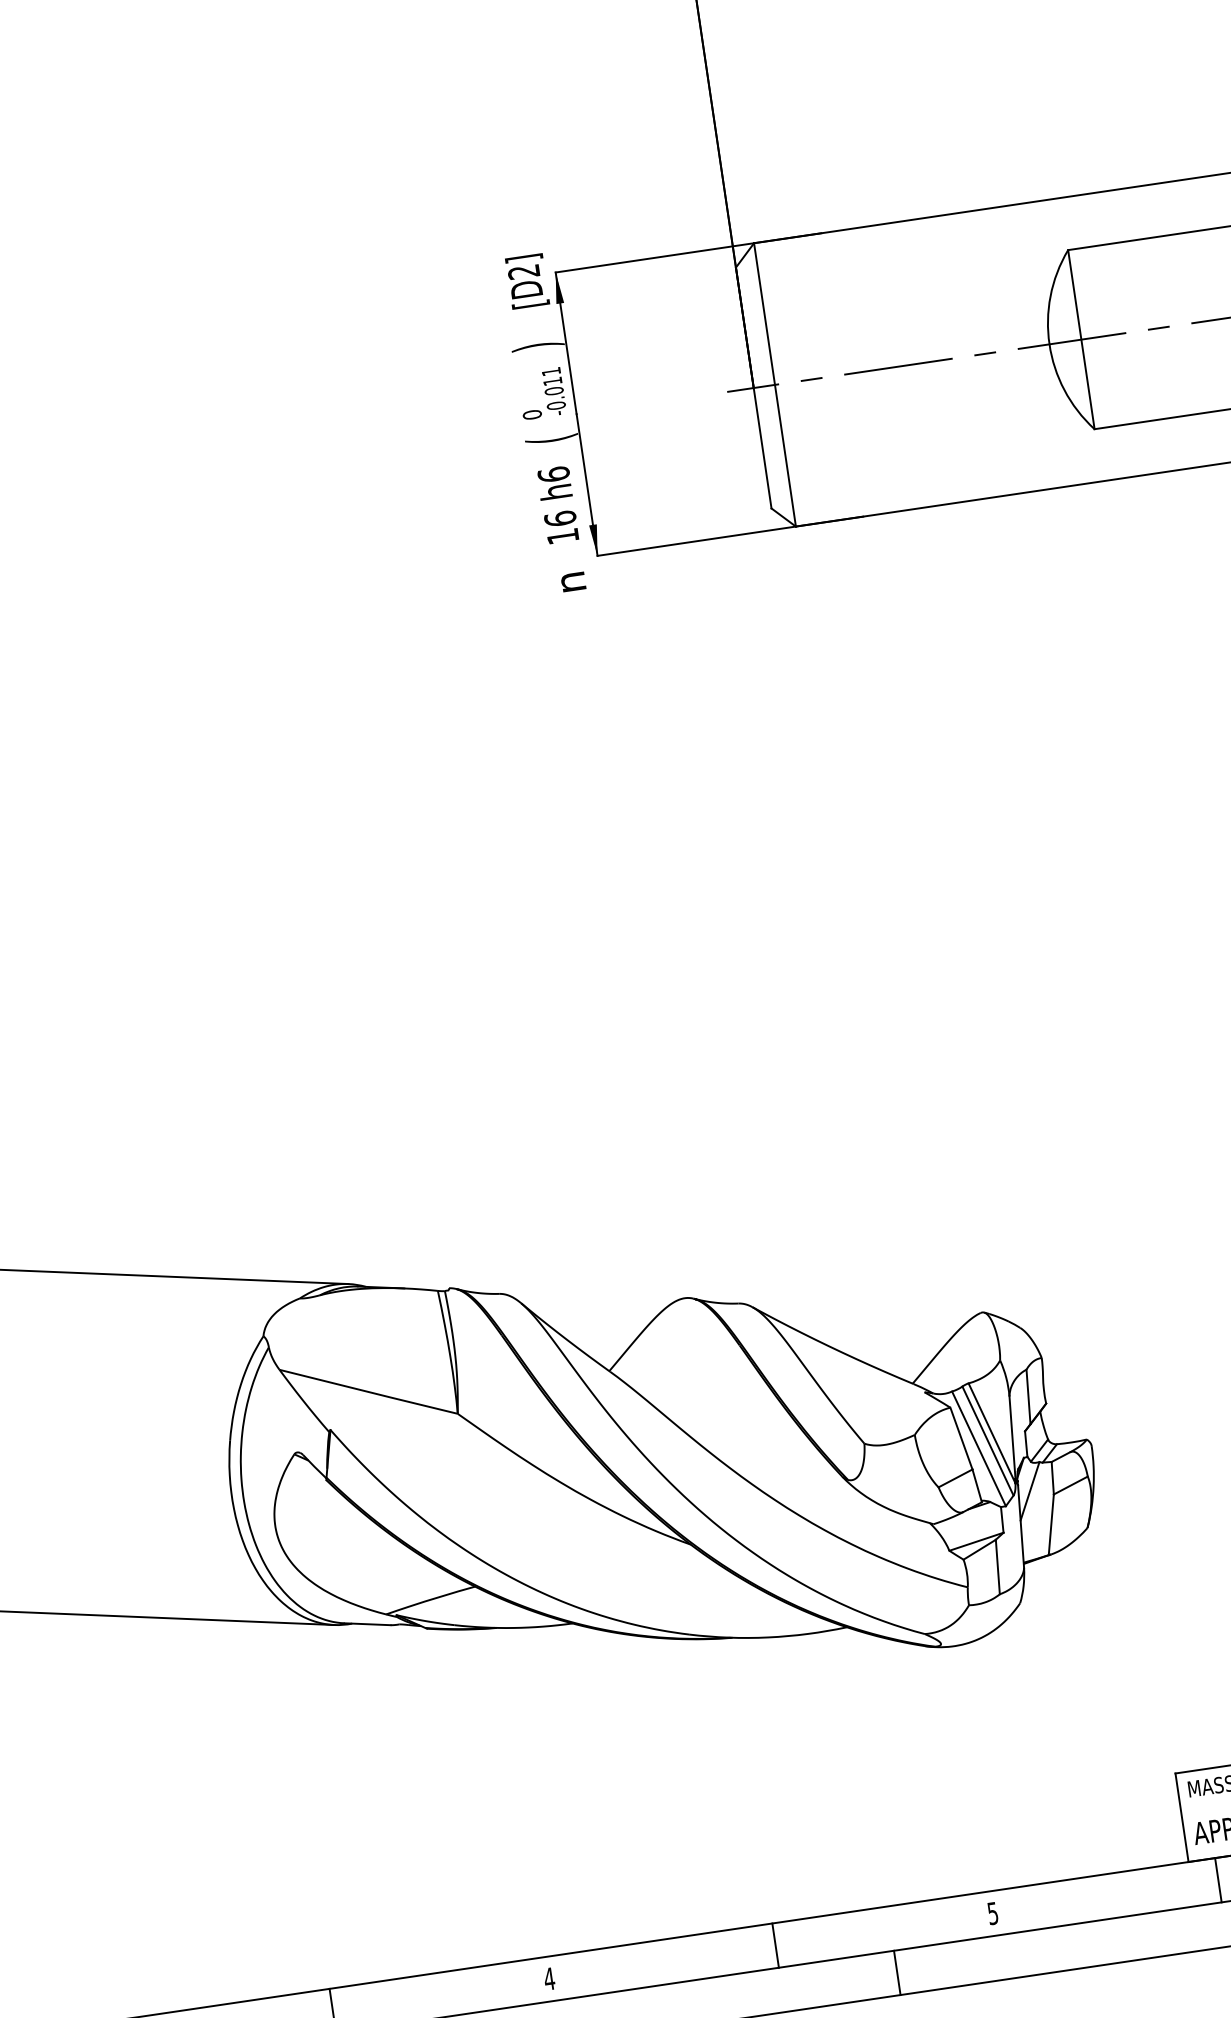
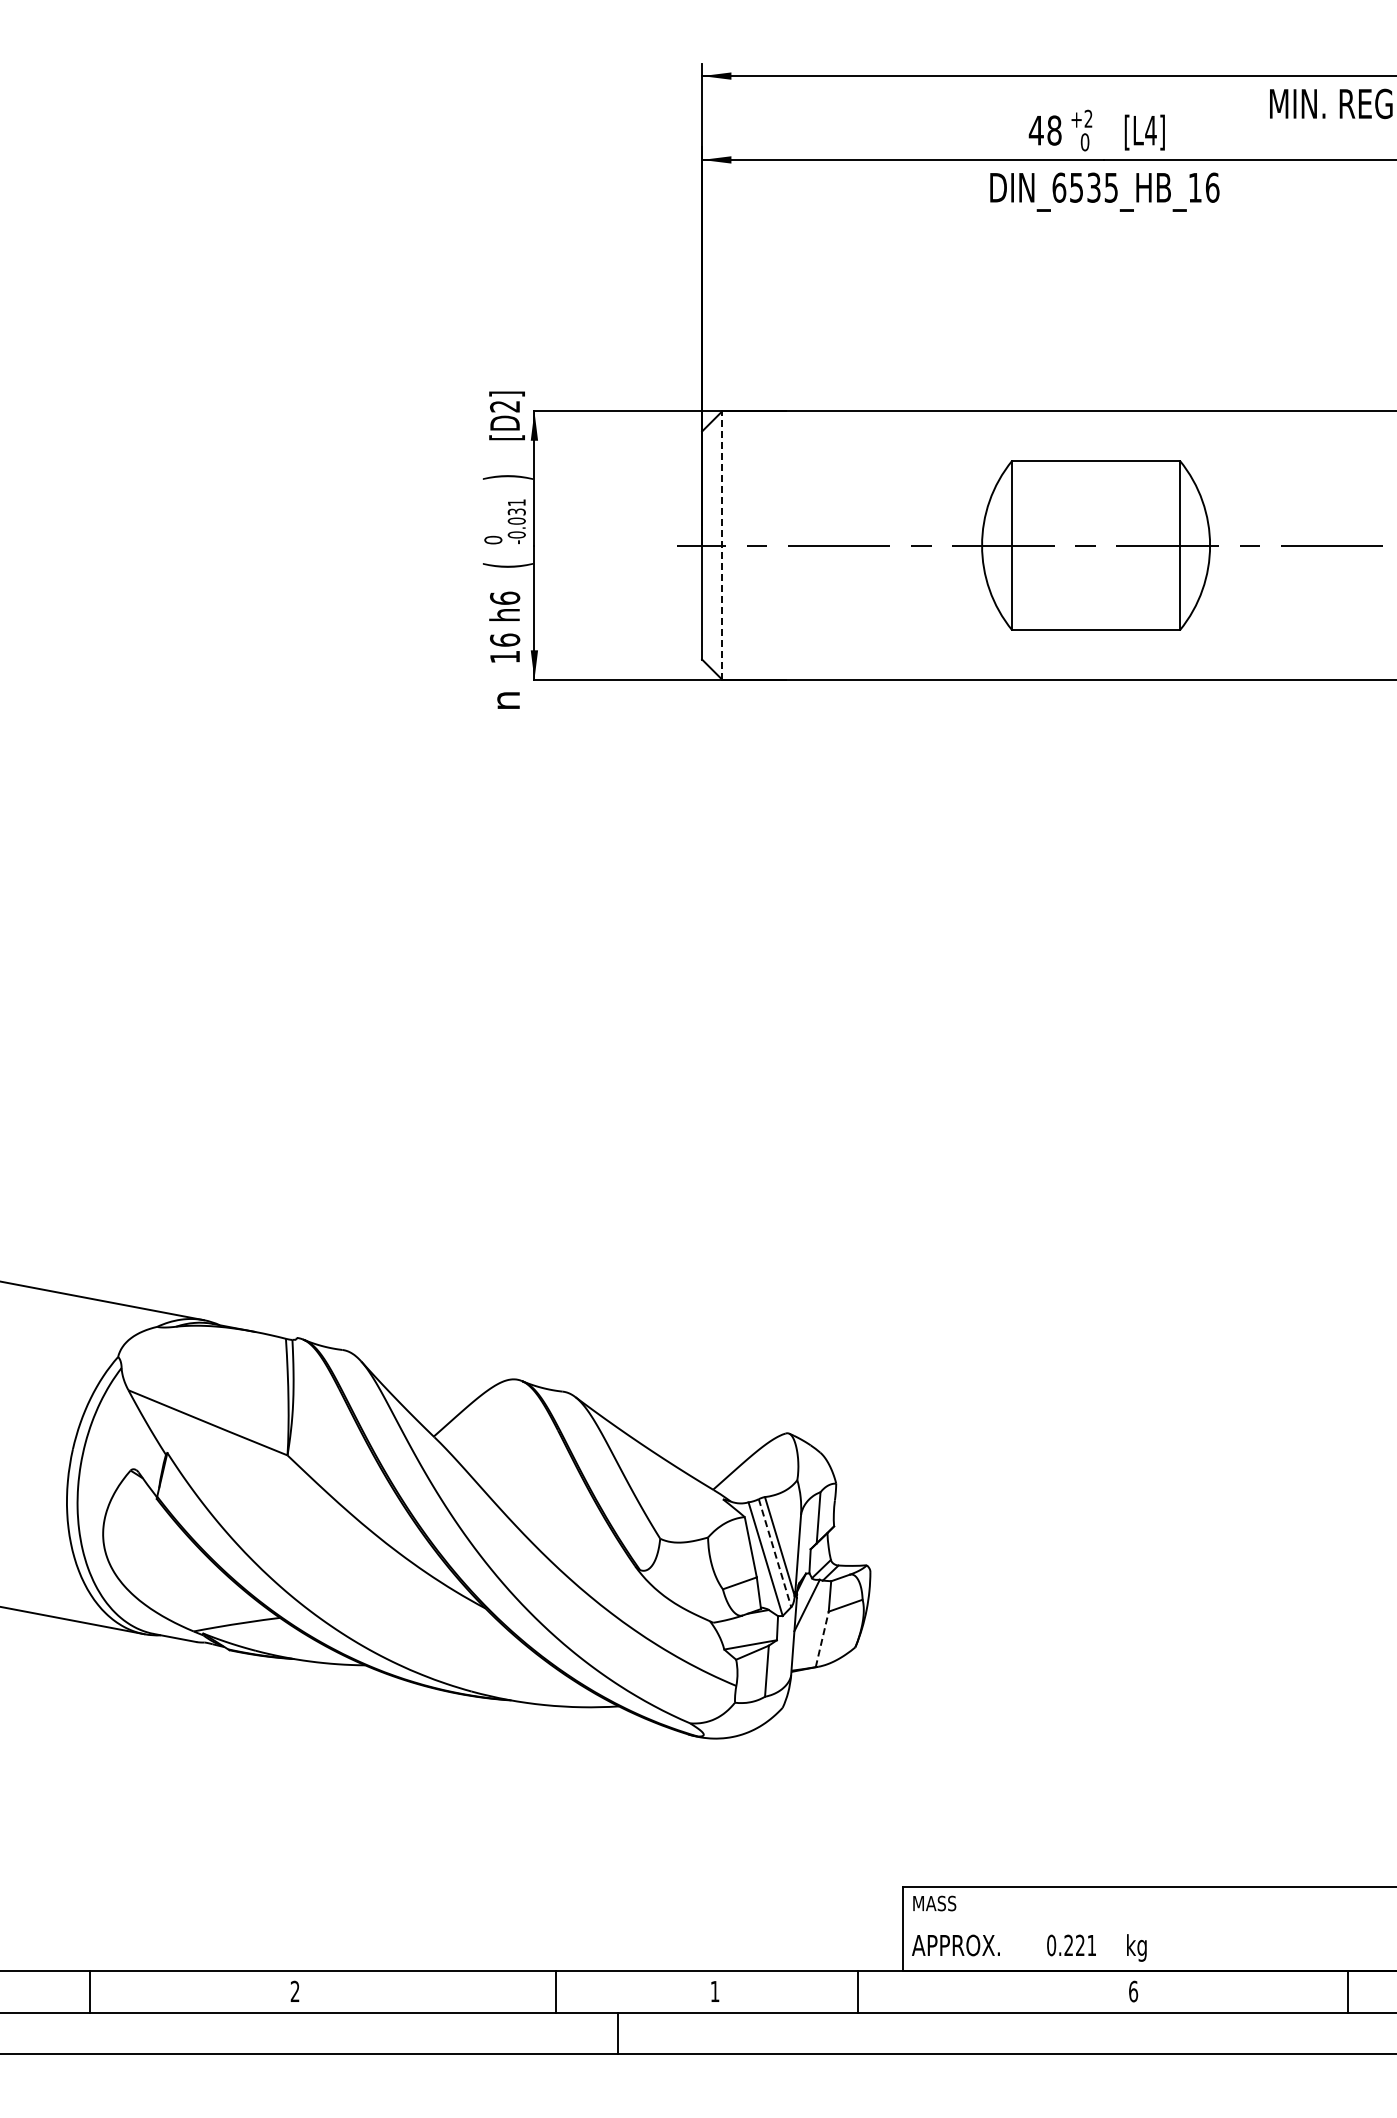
text: (552, 381) -> (516, 511), -0.011 -> -0.031
line: (775, 384) -> (722, 545), solid -> dashed
line: (988, 1441) -> (775, 1553), solid -> dashed
line: (1051, 1524) -> (822, 1639), solid -> dashed
line: (1218, 1880) -> (858, 1991), moved
text: (992, 1913) -> (714, 1991), 5 -> 1
line: (775, 1945) -> (556, 1991), moved
text: (548, 1977) -> (294, 1990), 4 -> 2

